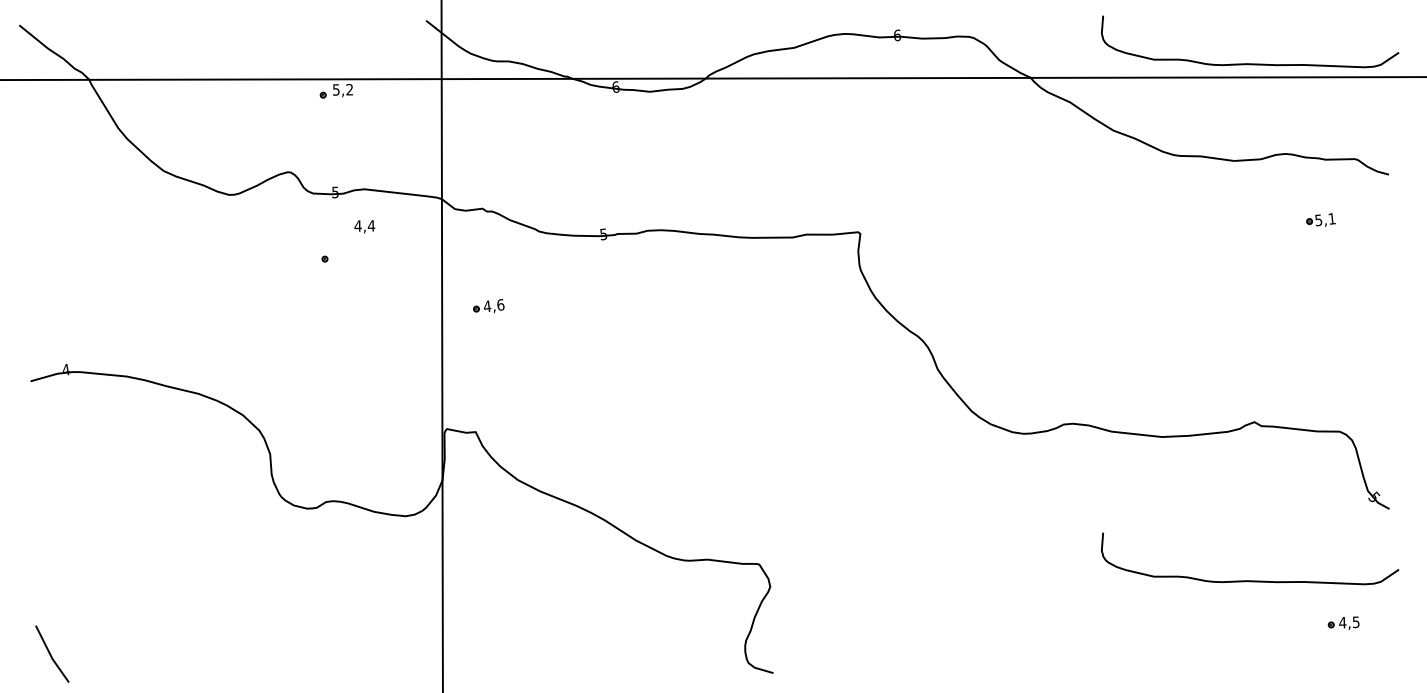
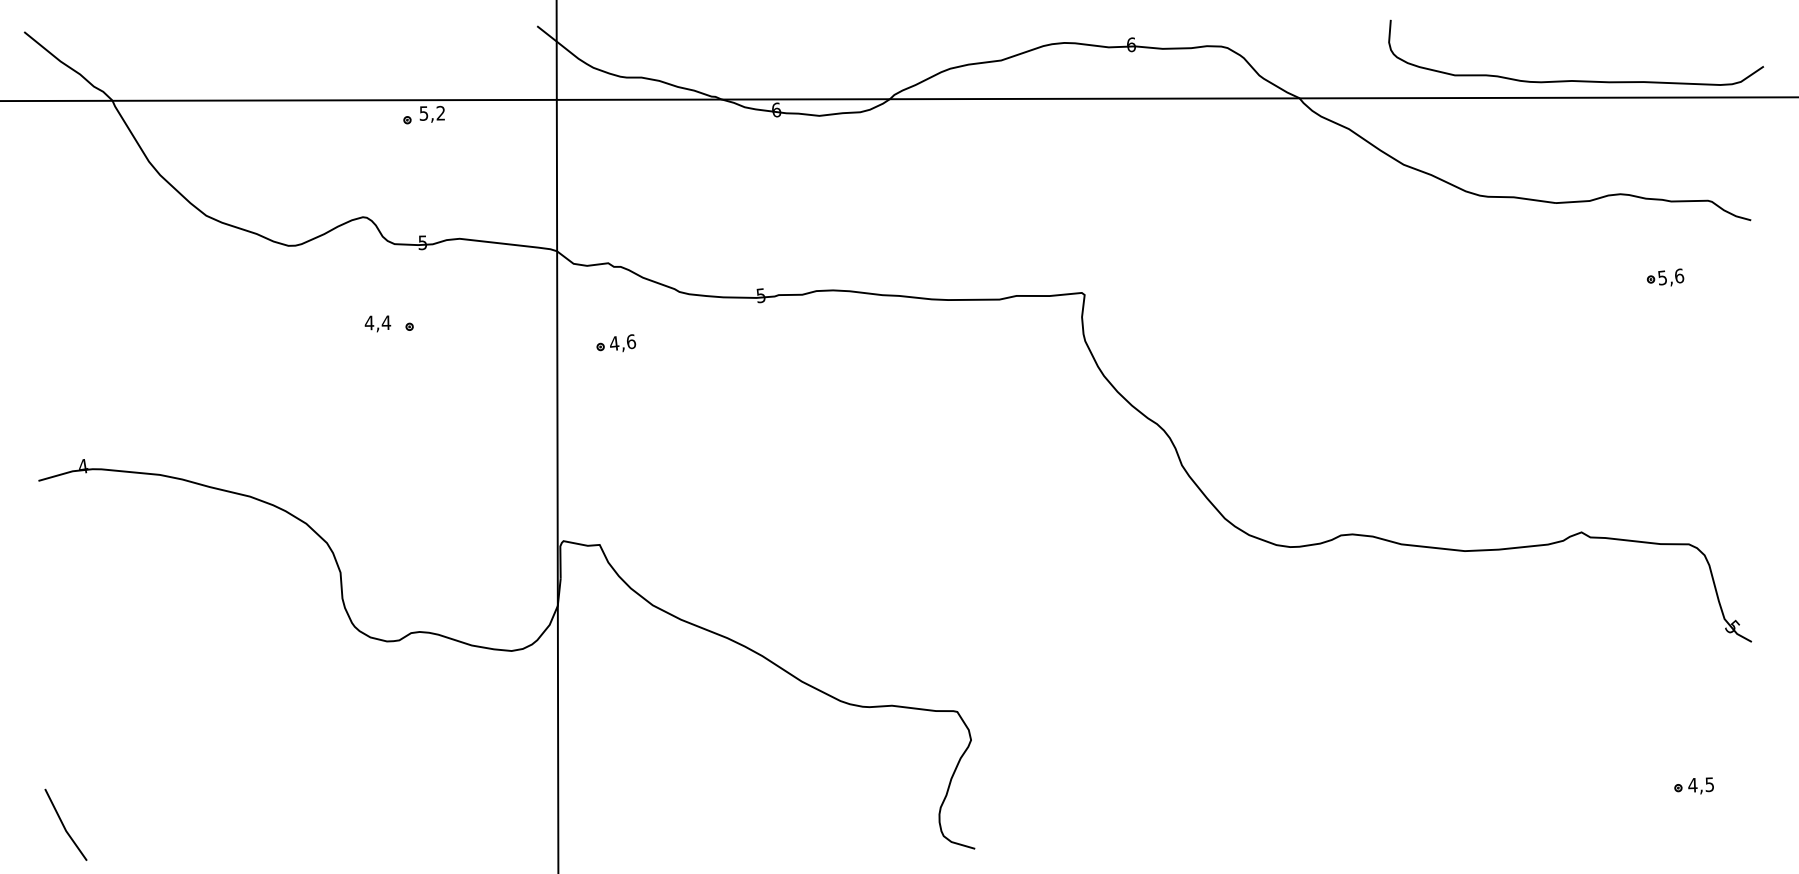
text: (1331, 218) -> (1678, 275), 5,1 -> 5,6
text: (364, 226) -> (377, 323), moved
part: (488, 306) -> (615, 343), moved
curve: (1250, 580) -> (1576, 732), removed

